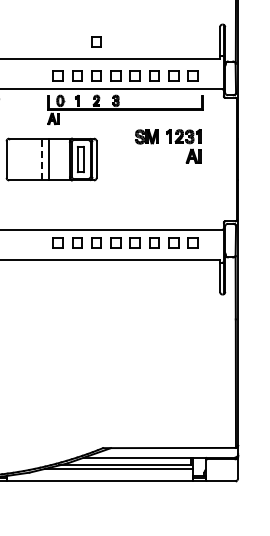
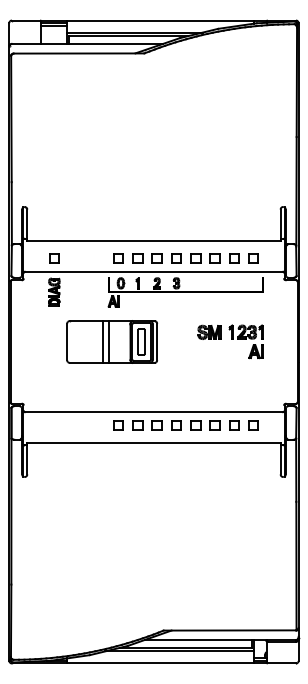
part: (95, 42) -> (156, 224), removed
part: (167, 146) -> (230, 341), moved
line: (41, 160) -> (102, 342), dashed -> solid

